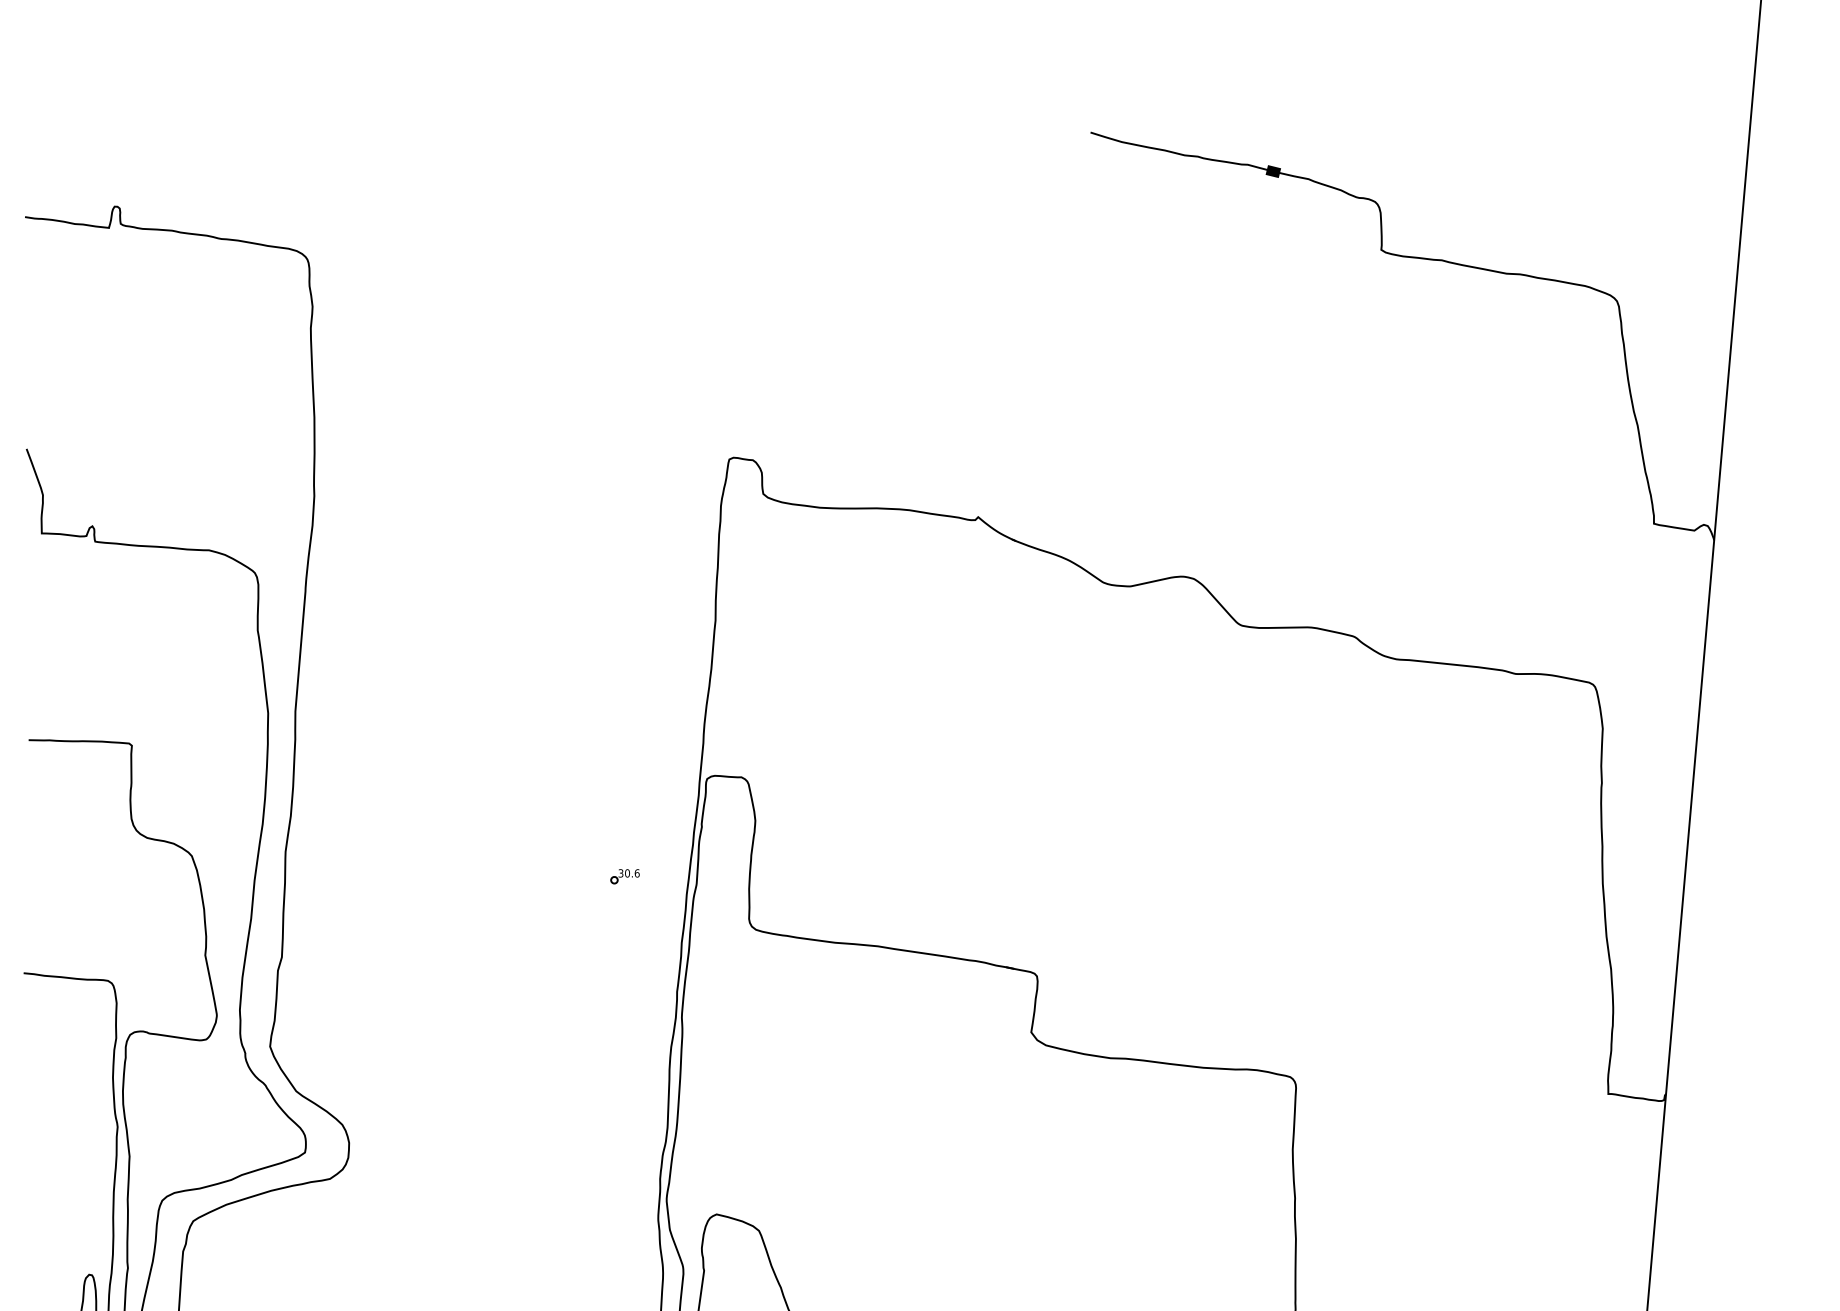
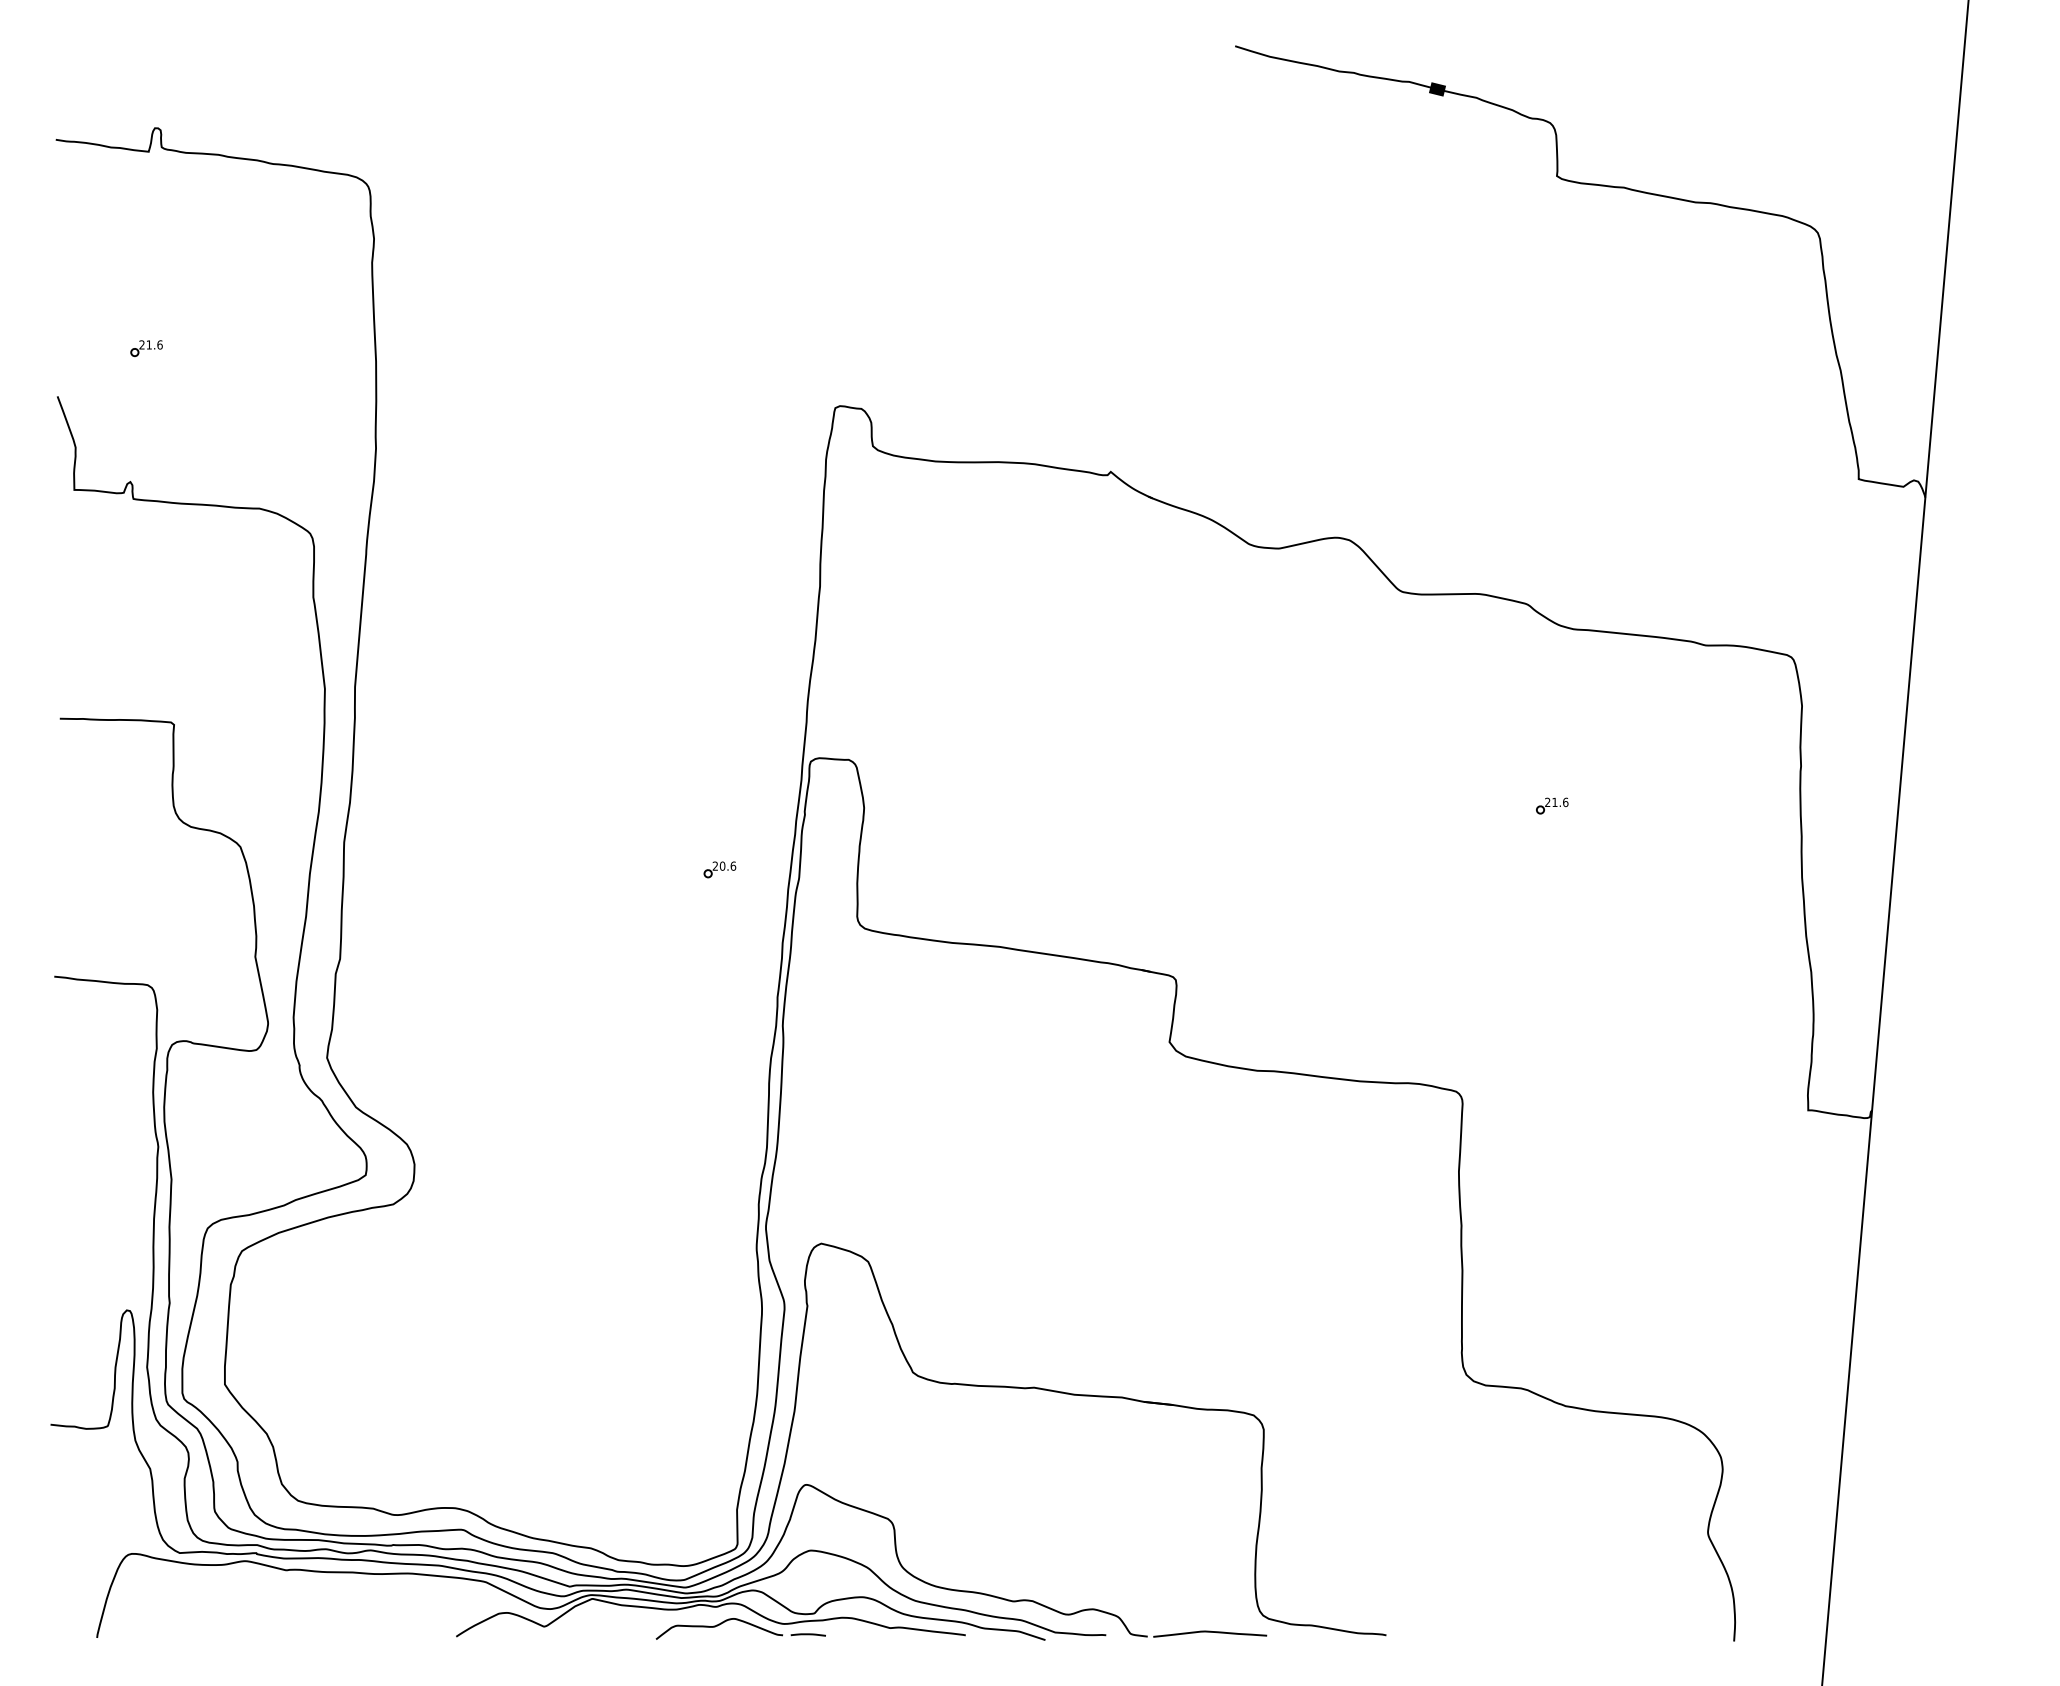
part: (106, 405) -> (146, 348), added
part: (1377, 818) -> (1552, 805), added
text: (621, 873) -> (715, 866), 30.6 -> 20.6

